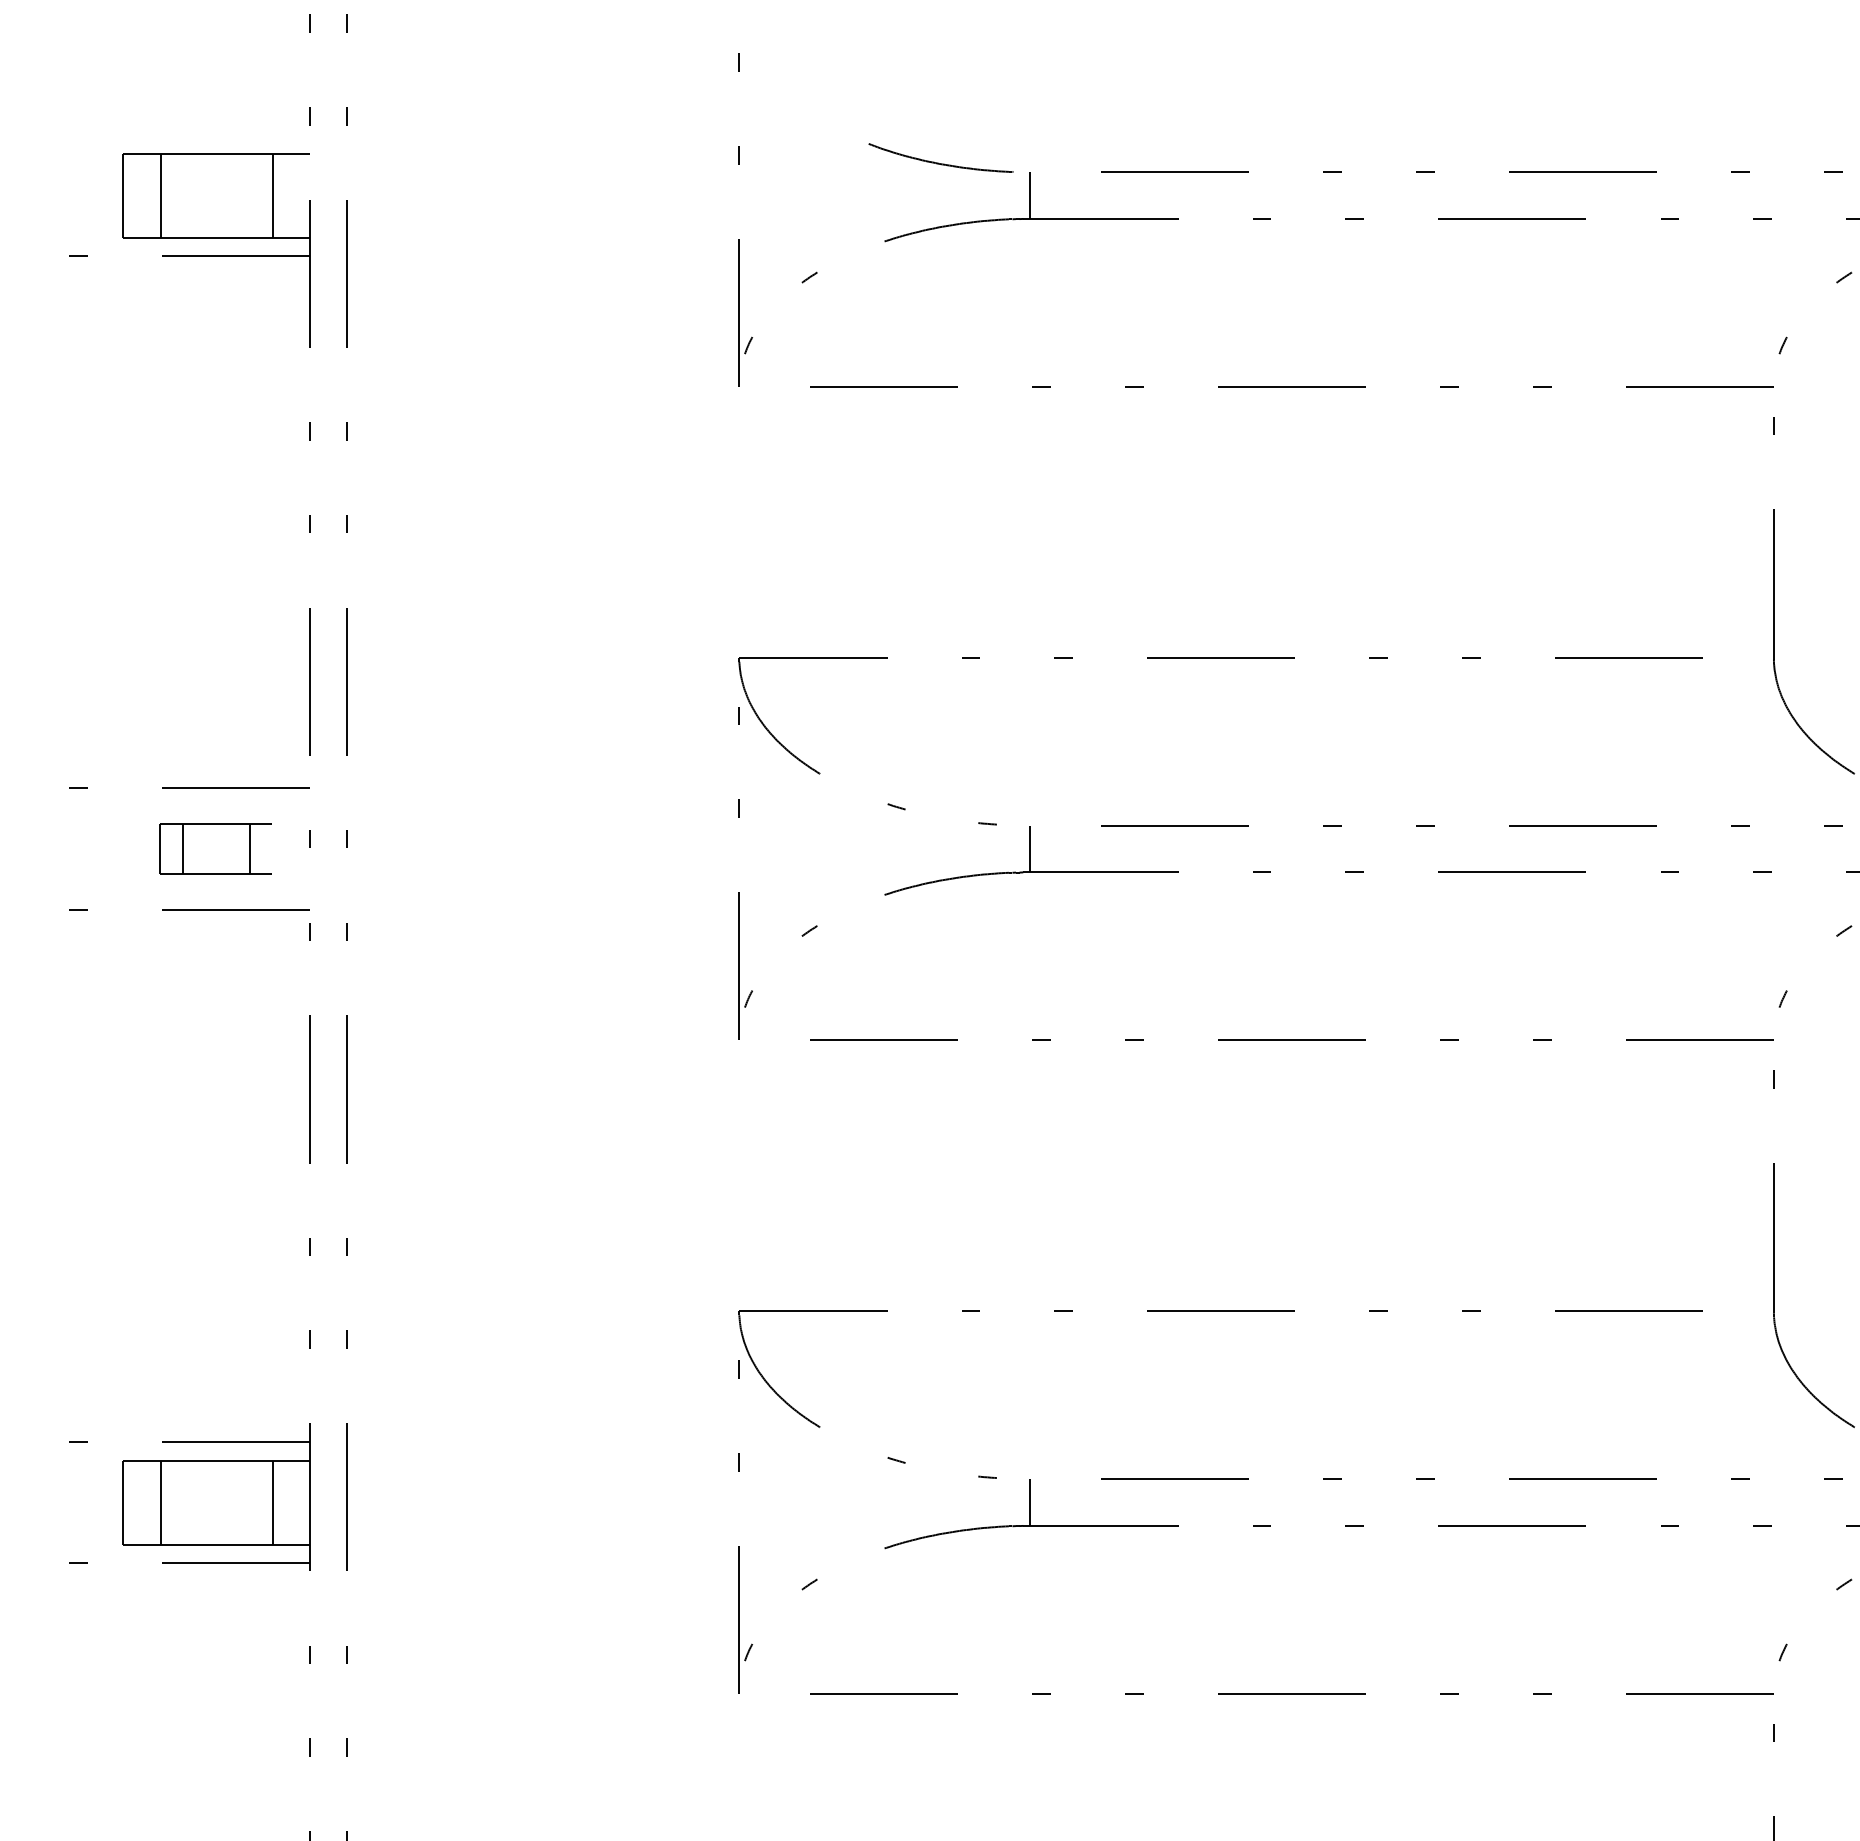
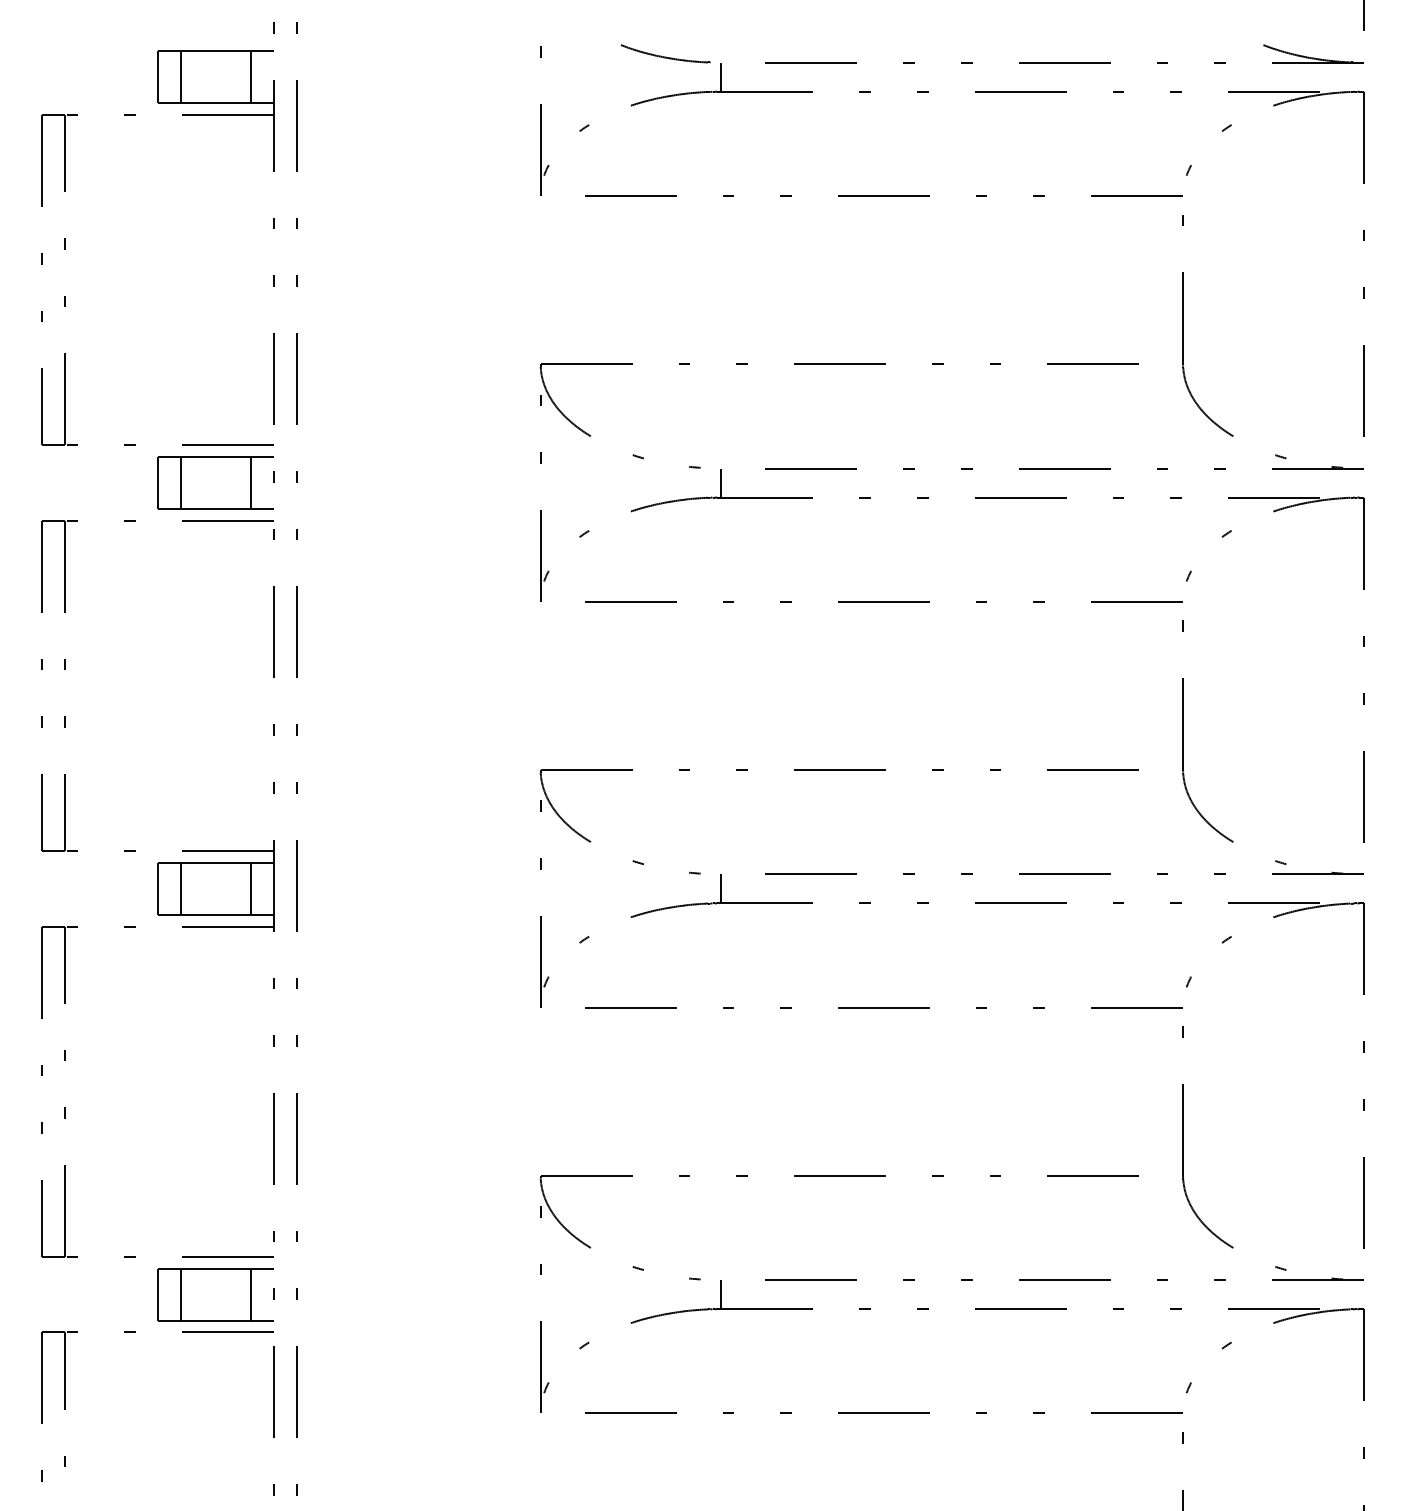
part: (215, 848) -> (215, 482), size x1.67

